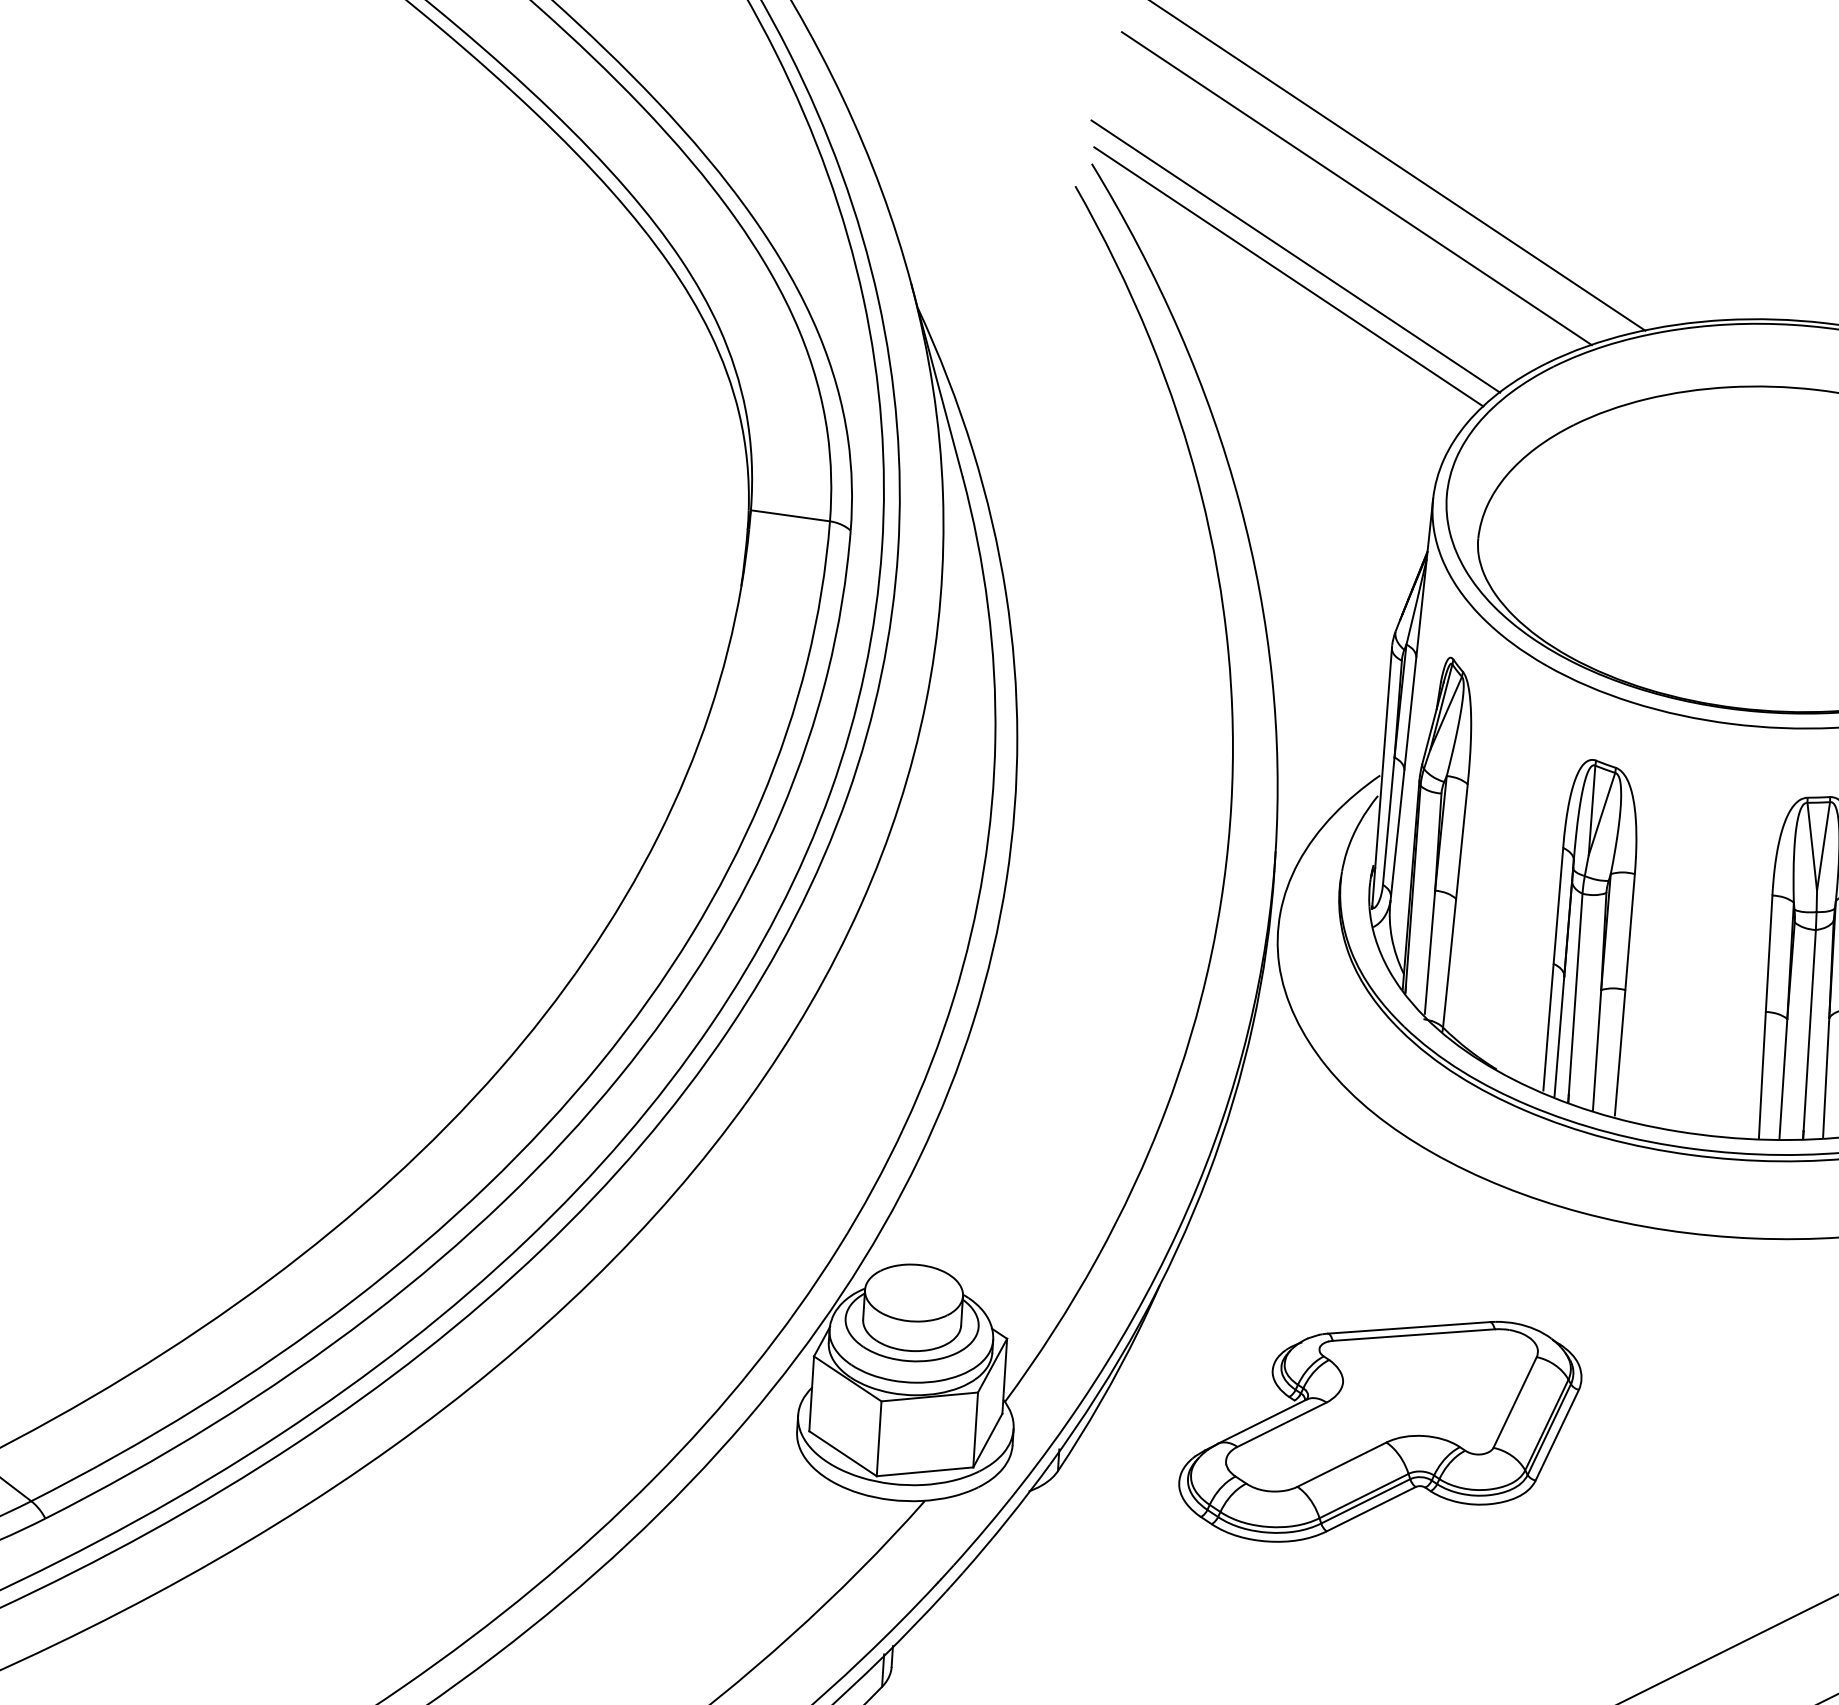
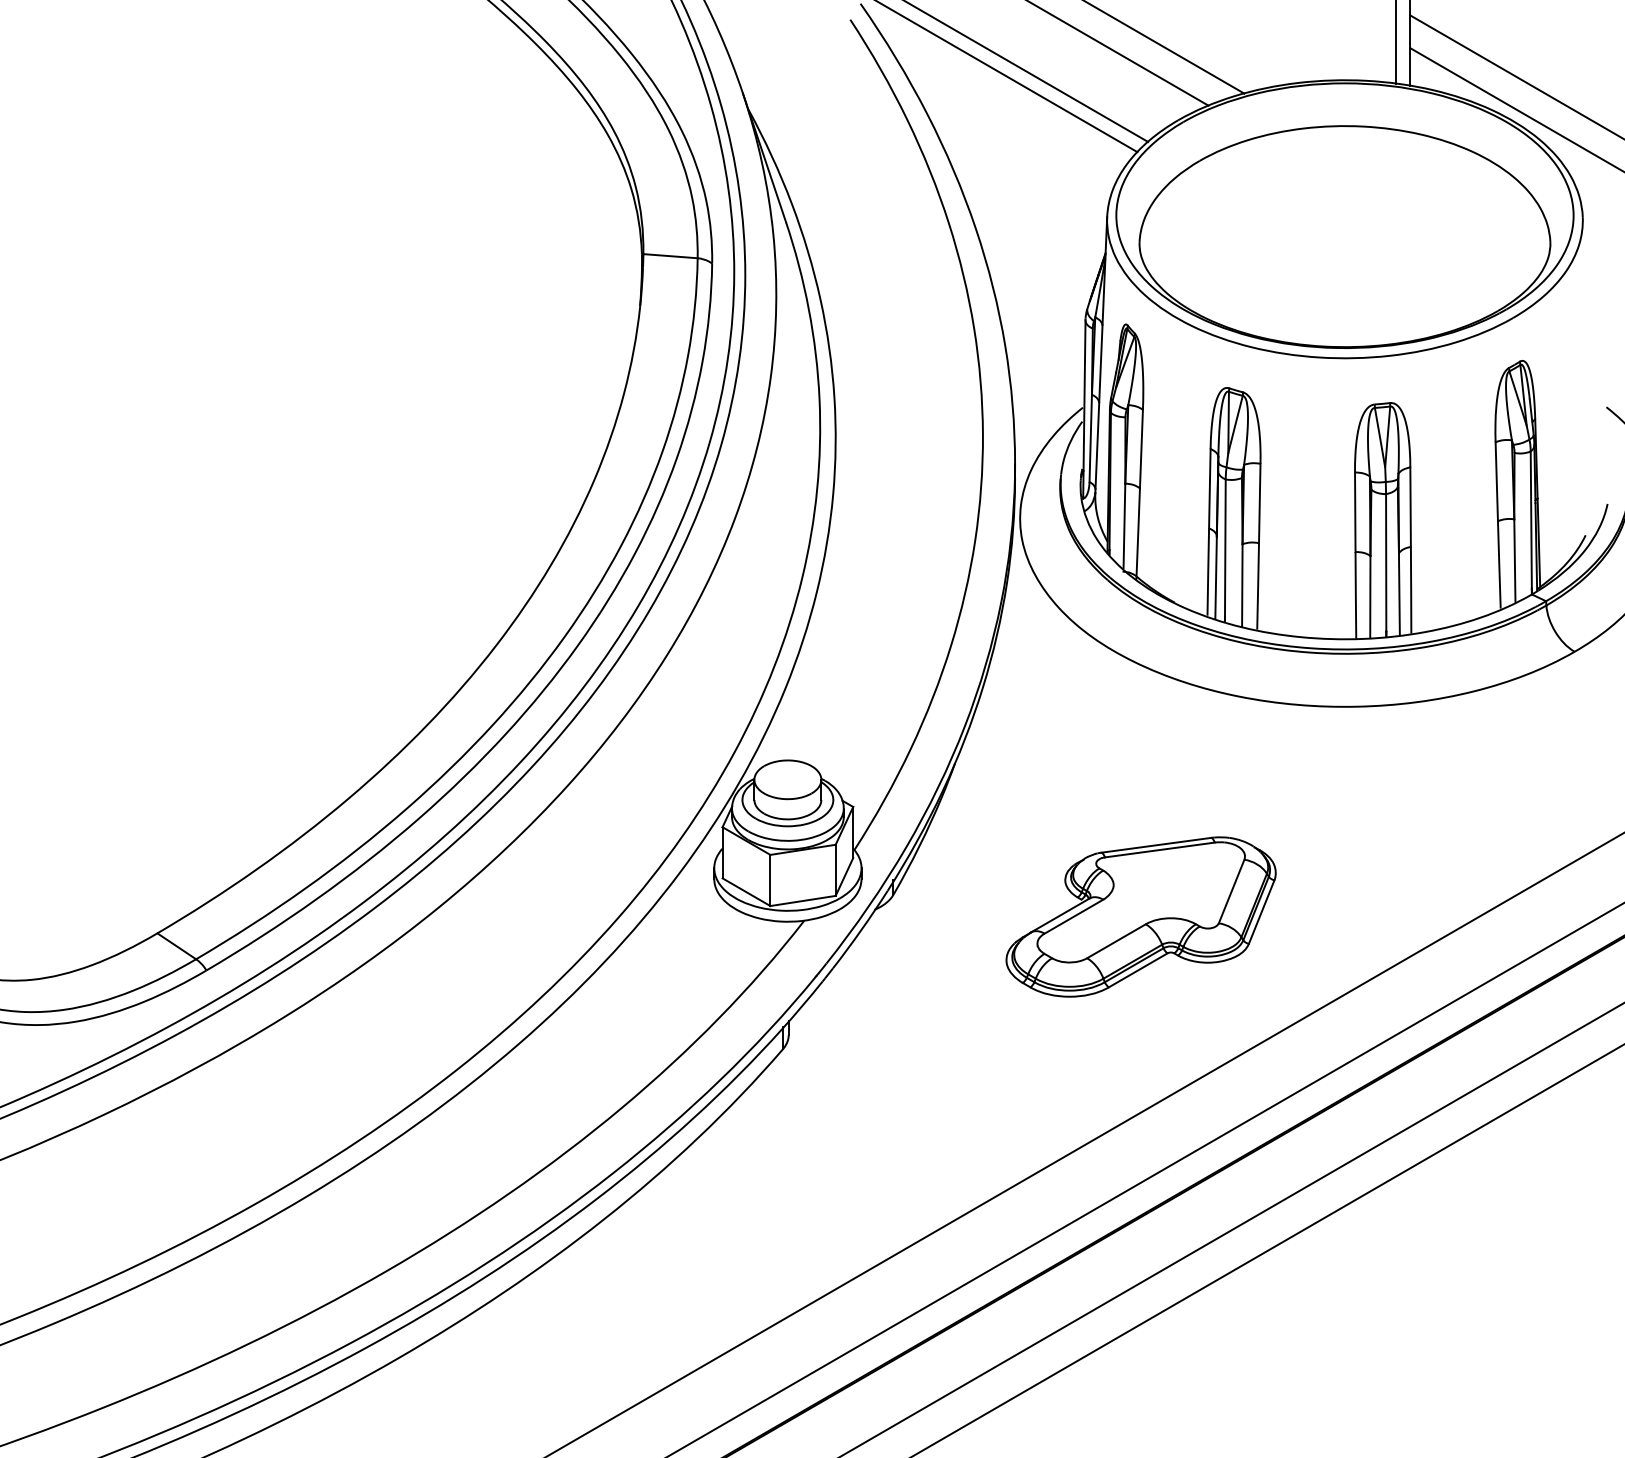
part: (1379, 1430) -> (1140, 916), moved

